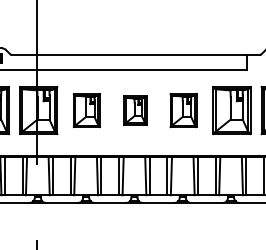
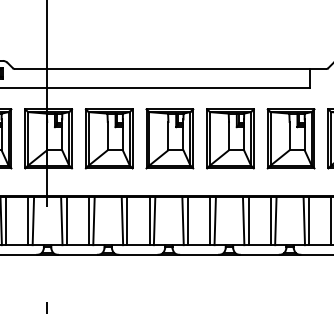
part: (86, 110) -> (108, 138), size x1.43
part: (134, 110) -> (169, 138), size x1.67
part: (183, 110) -> (230, 138), size x1.43

